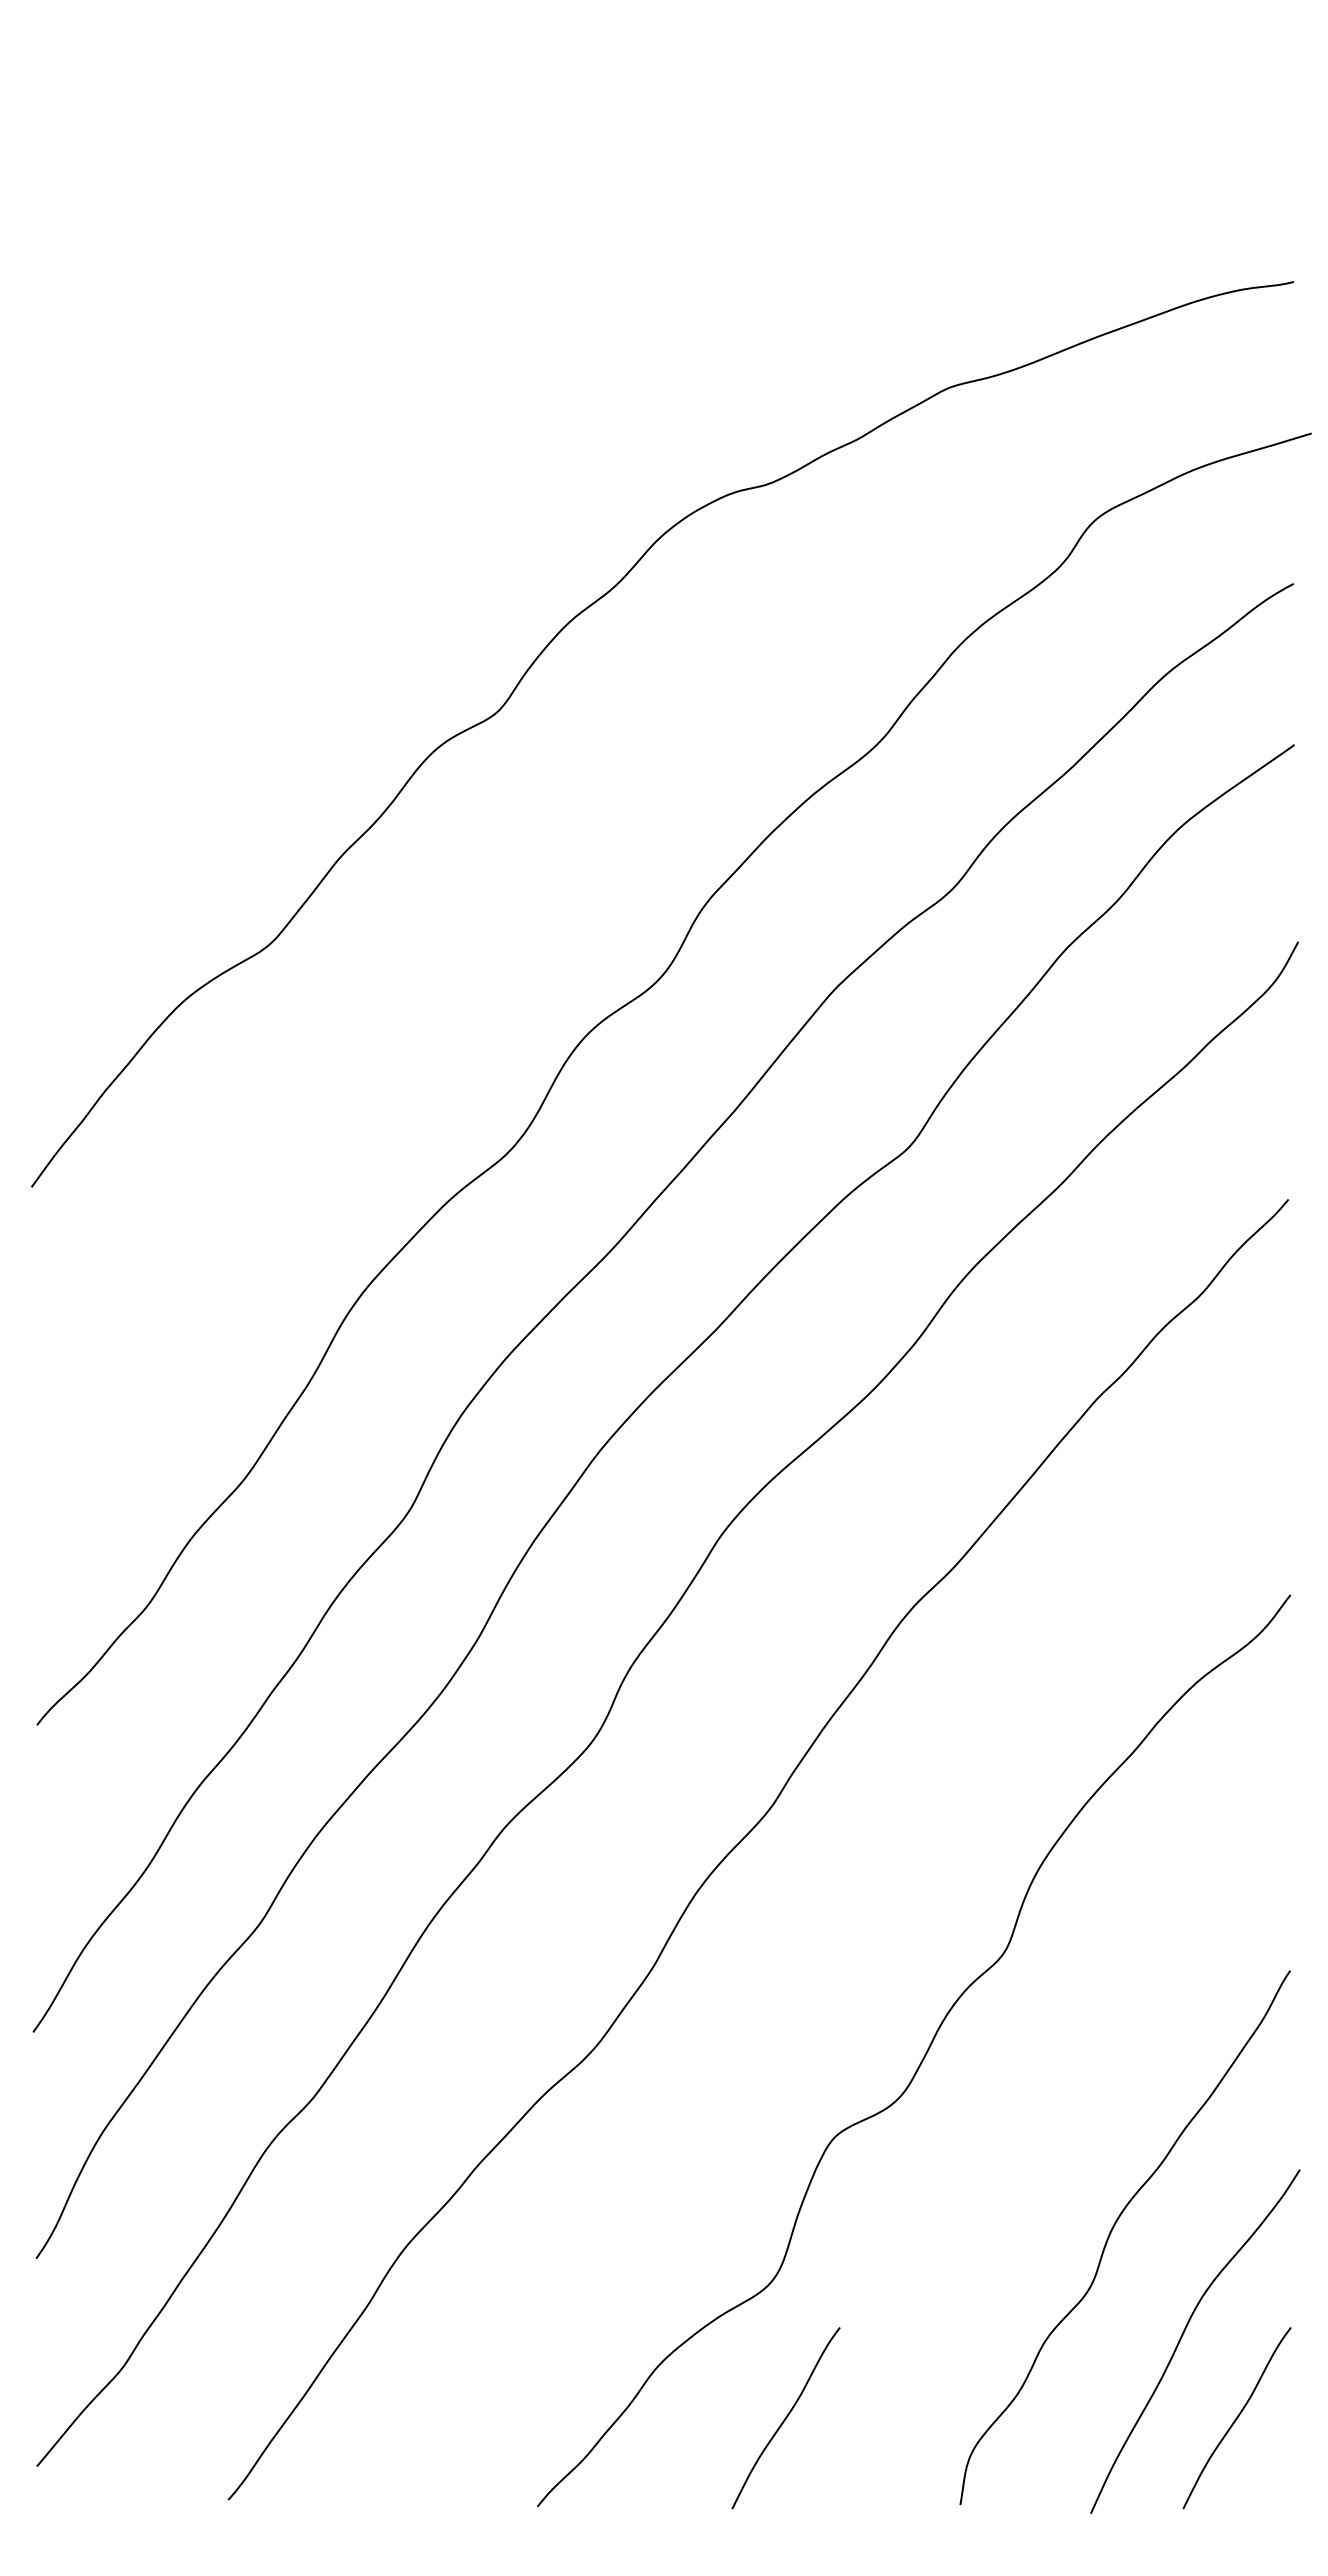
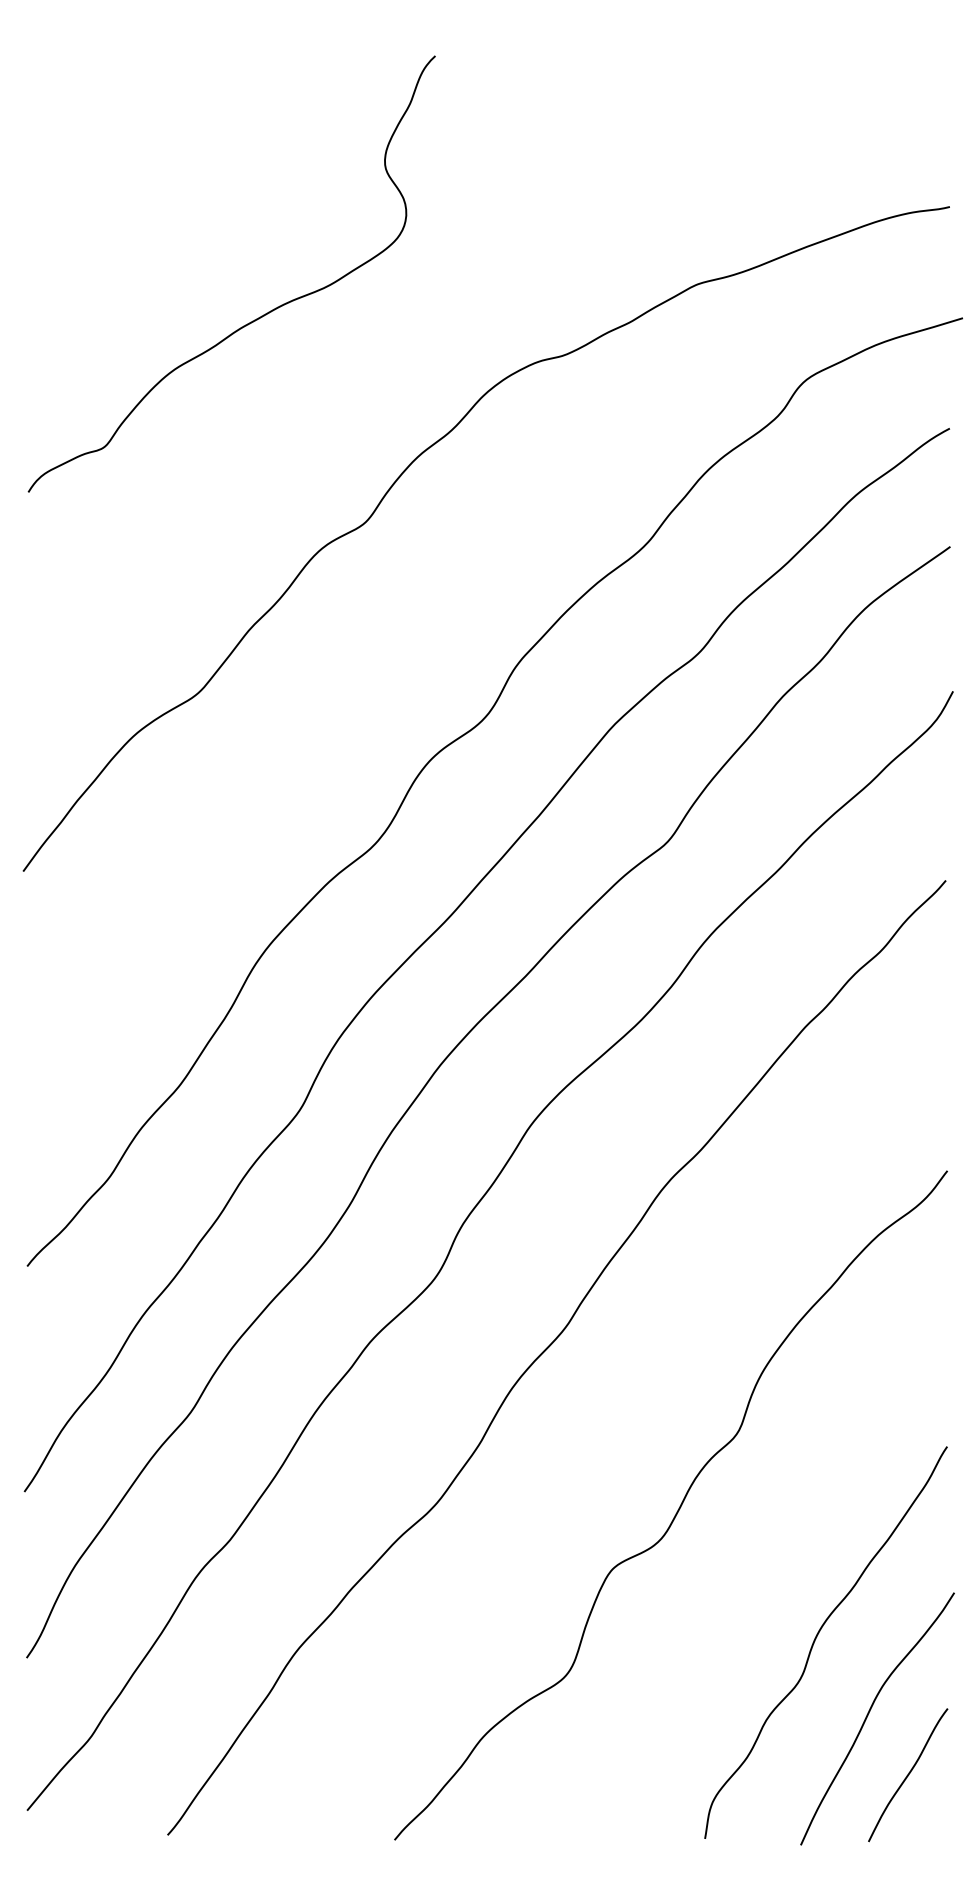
curve: (350, 433) -> (257, 318), added
curve: (785, 2418) -> (576, 1775), removed

